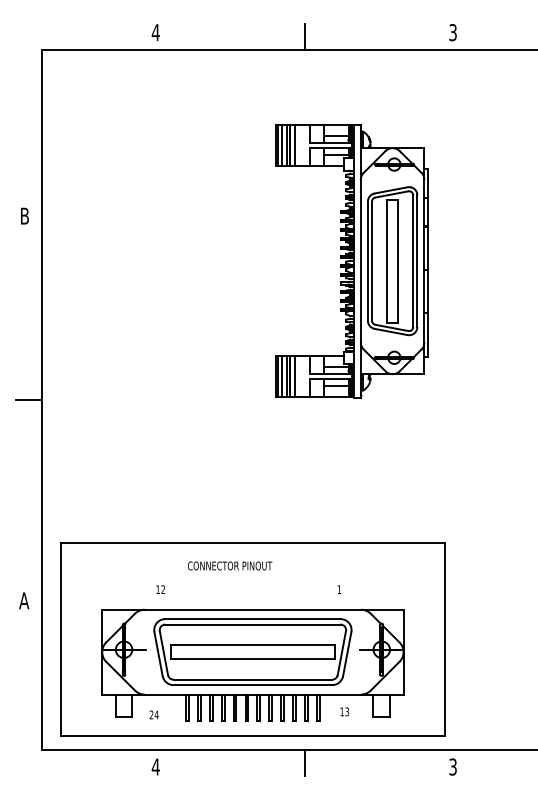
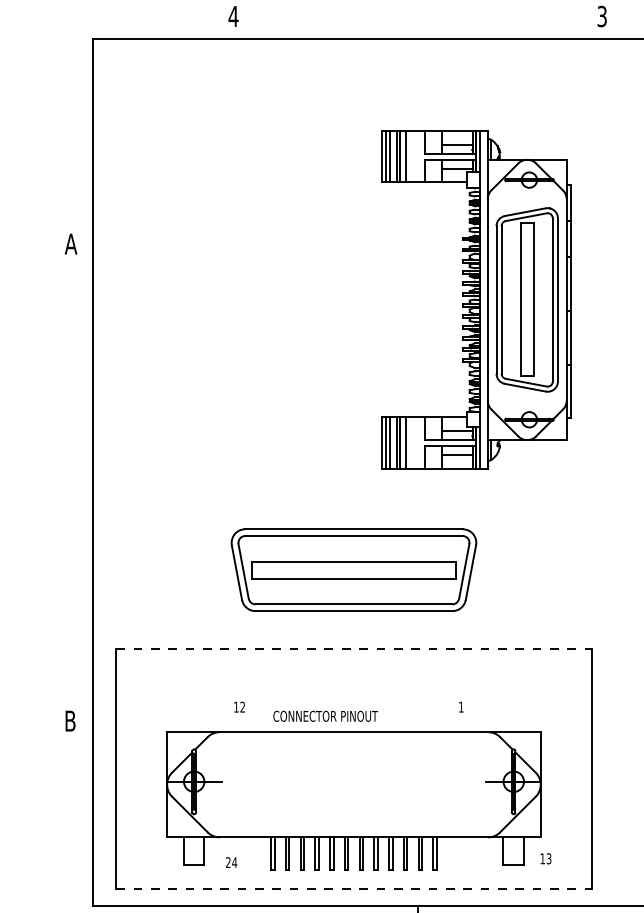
line: (304, 37) -> (417, 22), removed
text: (24, 215) -> (70, 243), B -> A
line: (29, 400) -> (76, 472), removed
line: (252, 542) -> (353, 648), solid -> dashed
text: (230, 565) -> (326, 715), moved
text: (24, 600) -> (70, 720), A -> B
part: (252, 651) -> (353, 569), moved
text: (344, 711) -> (545, 858), moved
line: (252, 736) -> (353, 889), solid -> dashed

